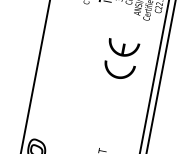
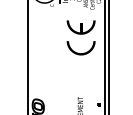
part: (120, 58) -> (80, 37), size x1.4

